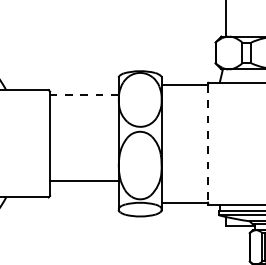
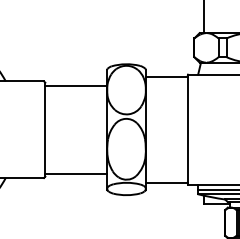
line: (84, 94) -> (76, 85), dashed -> solid
line: (207, 143) -> (187, 129), dashed -> solid
line: (84, 180) -> (76, 173), moved

